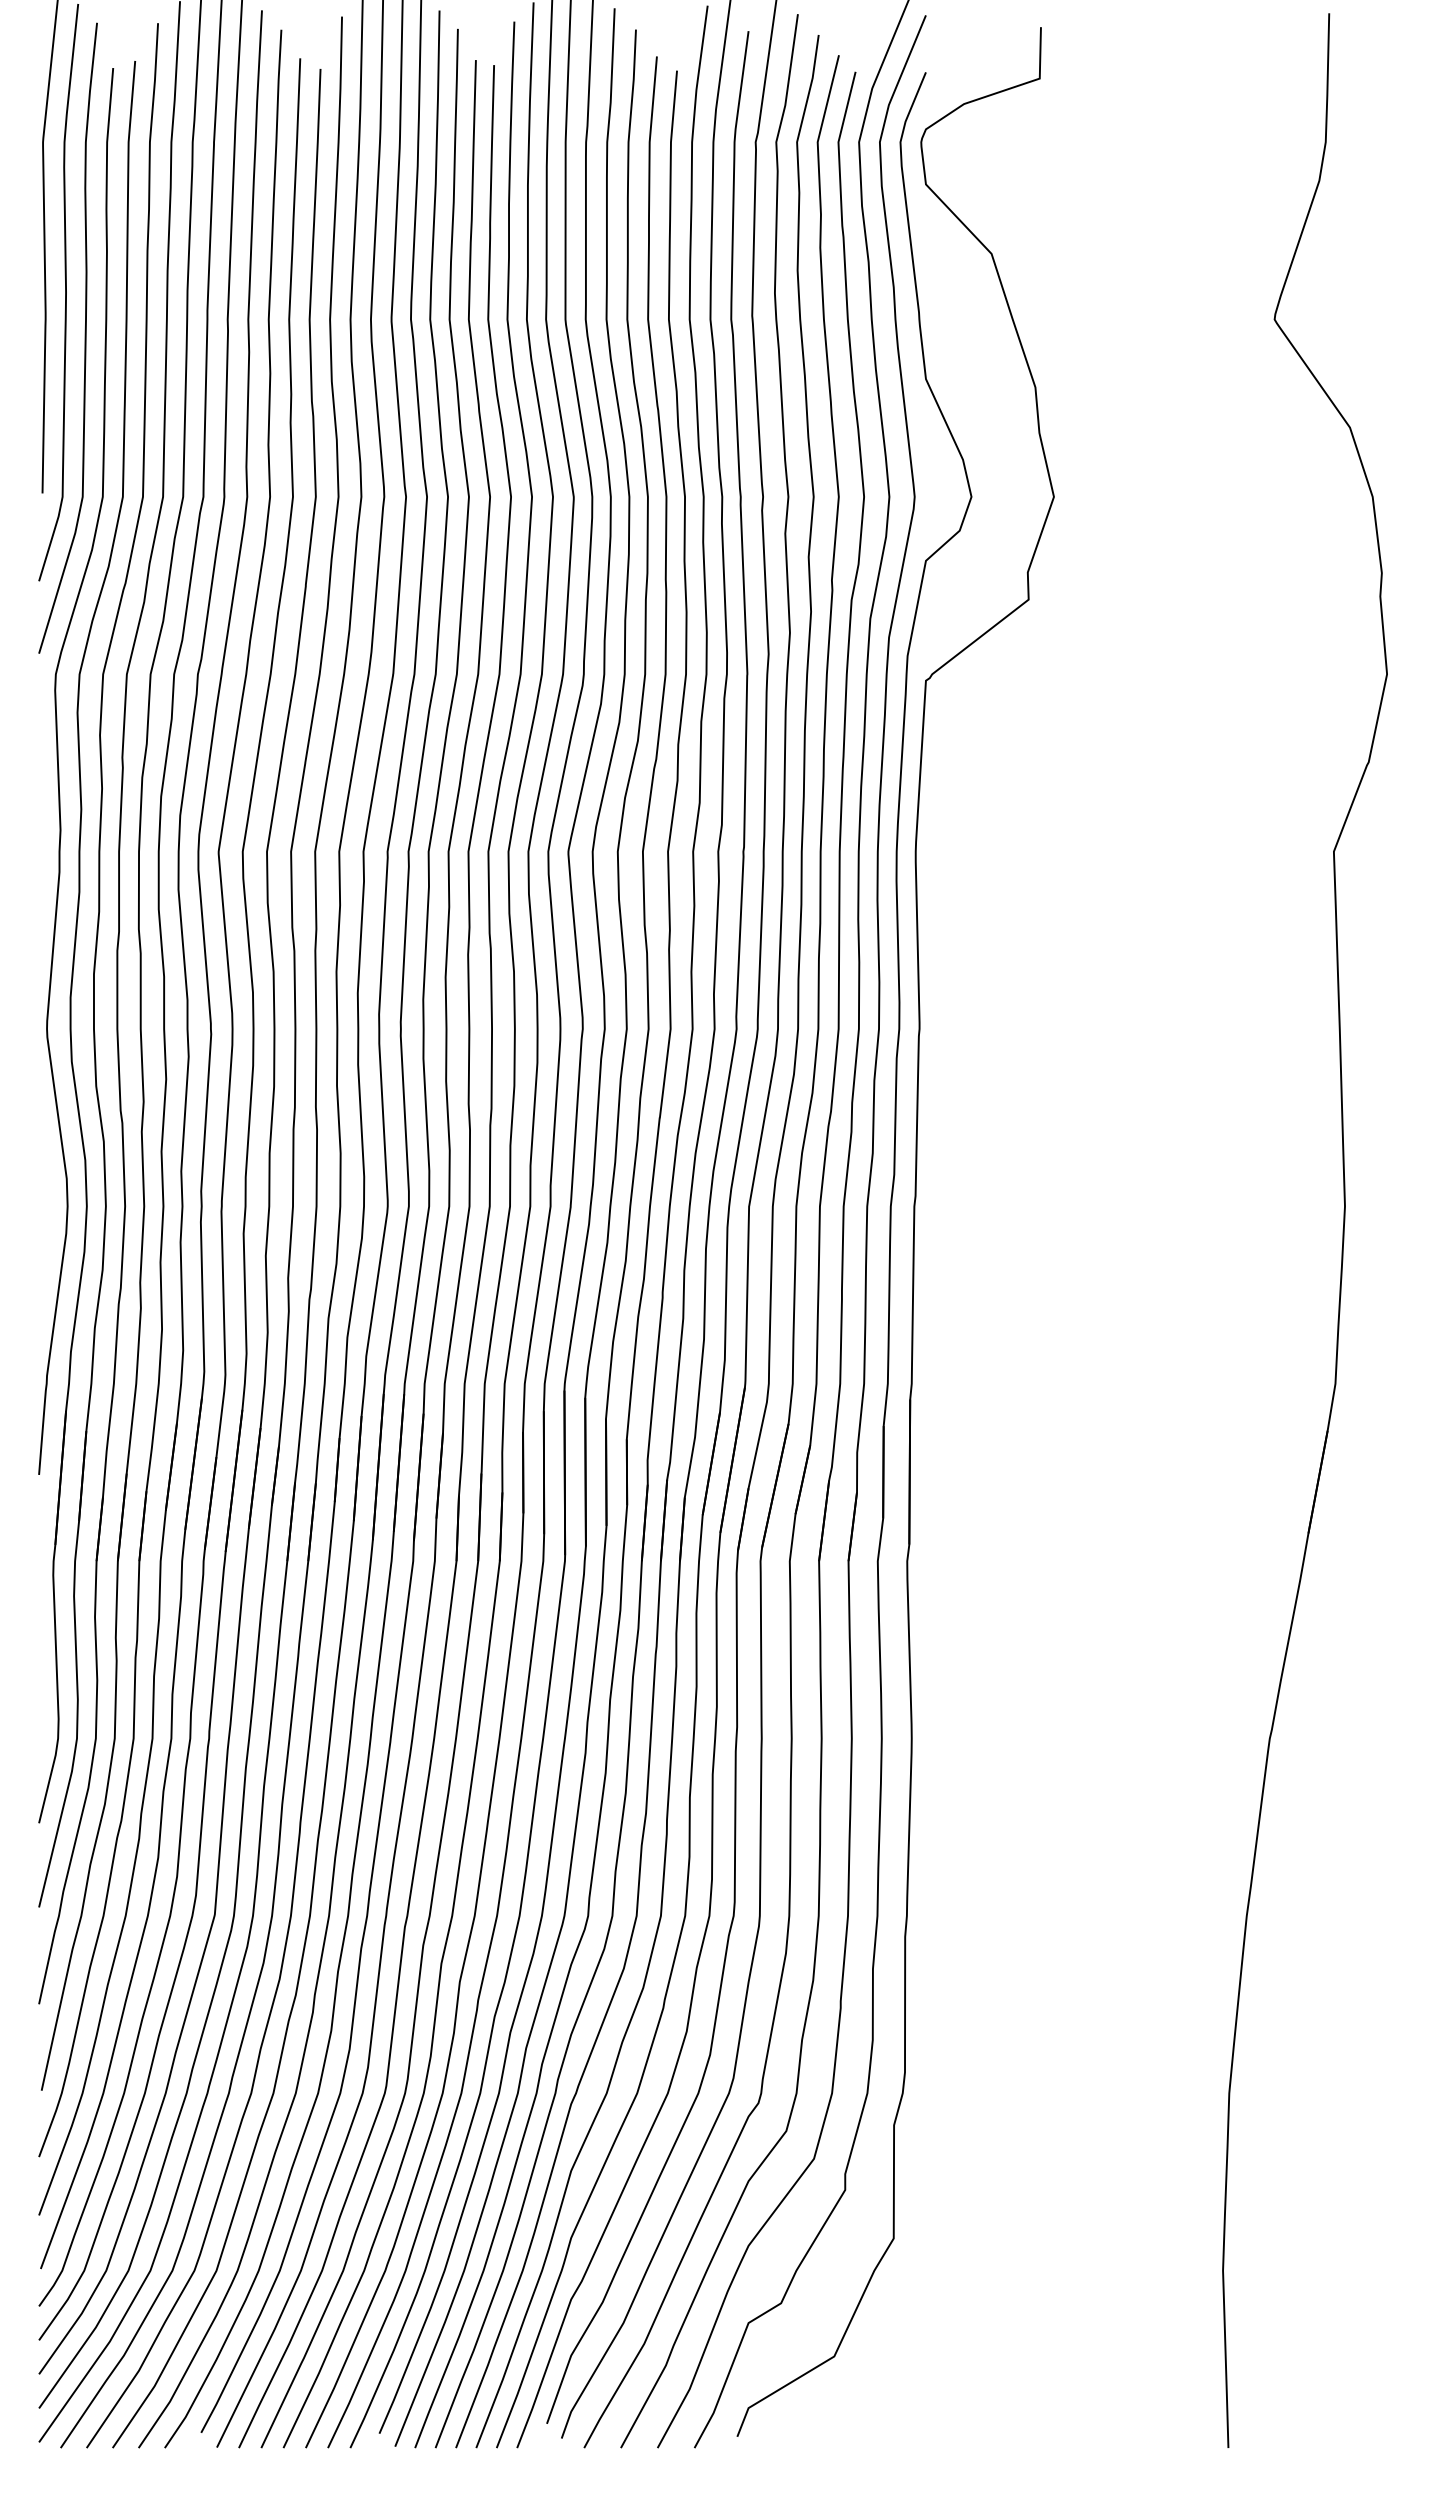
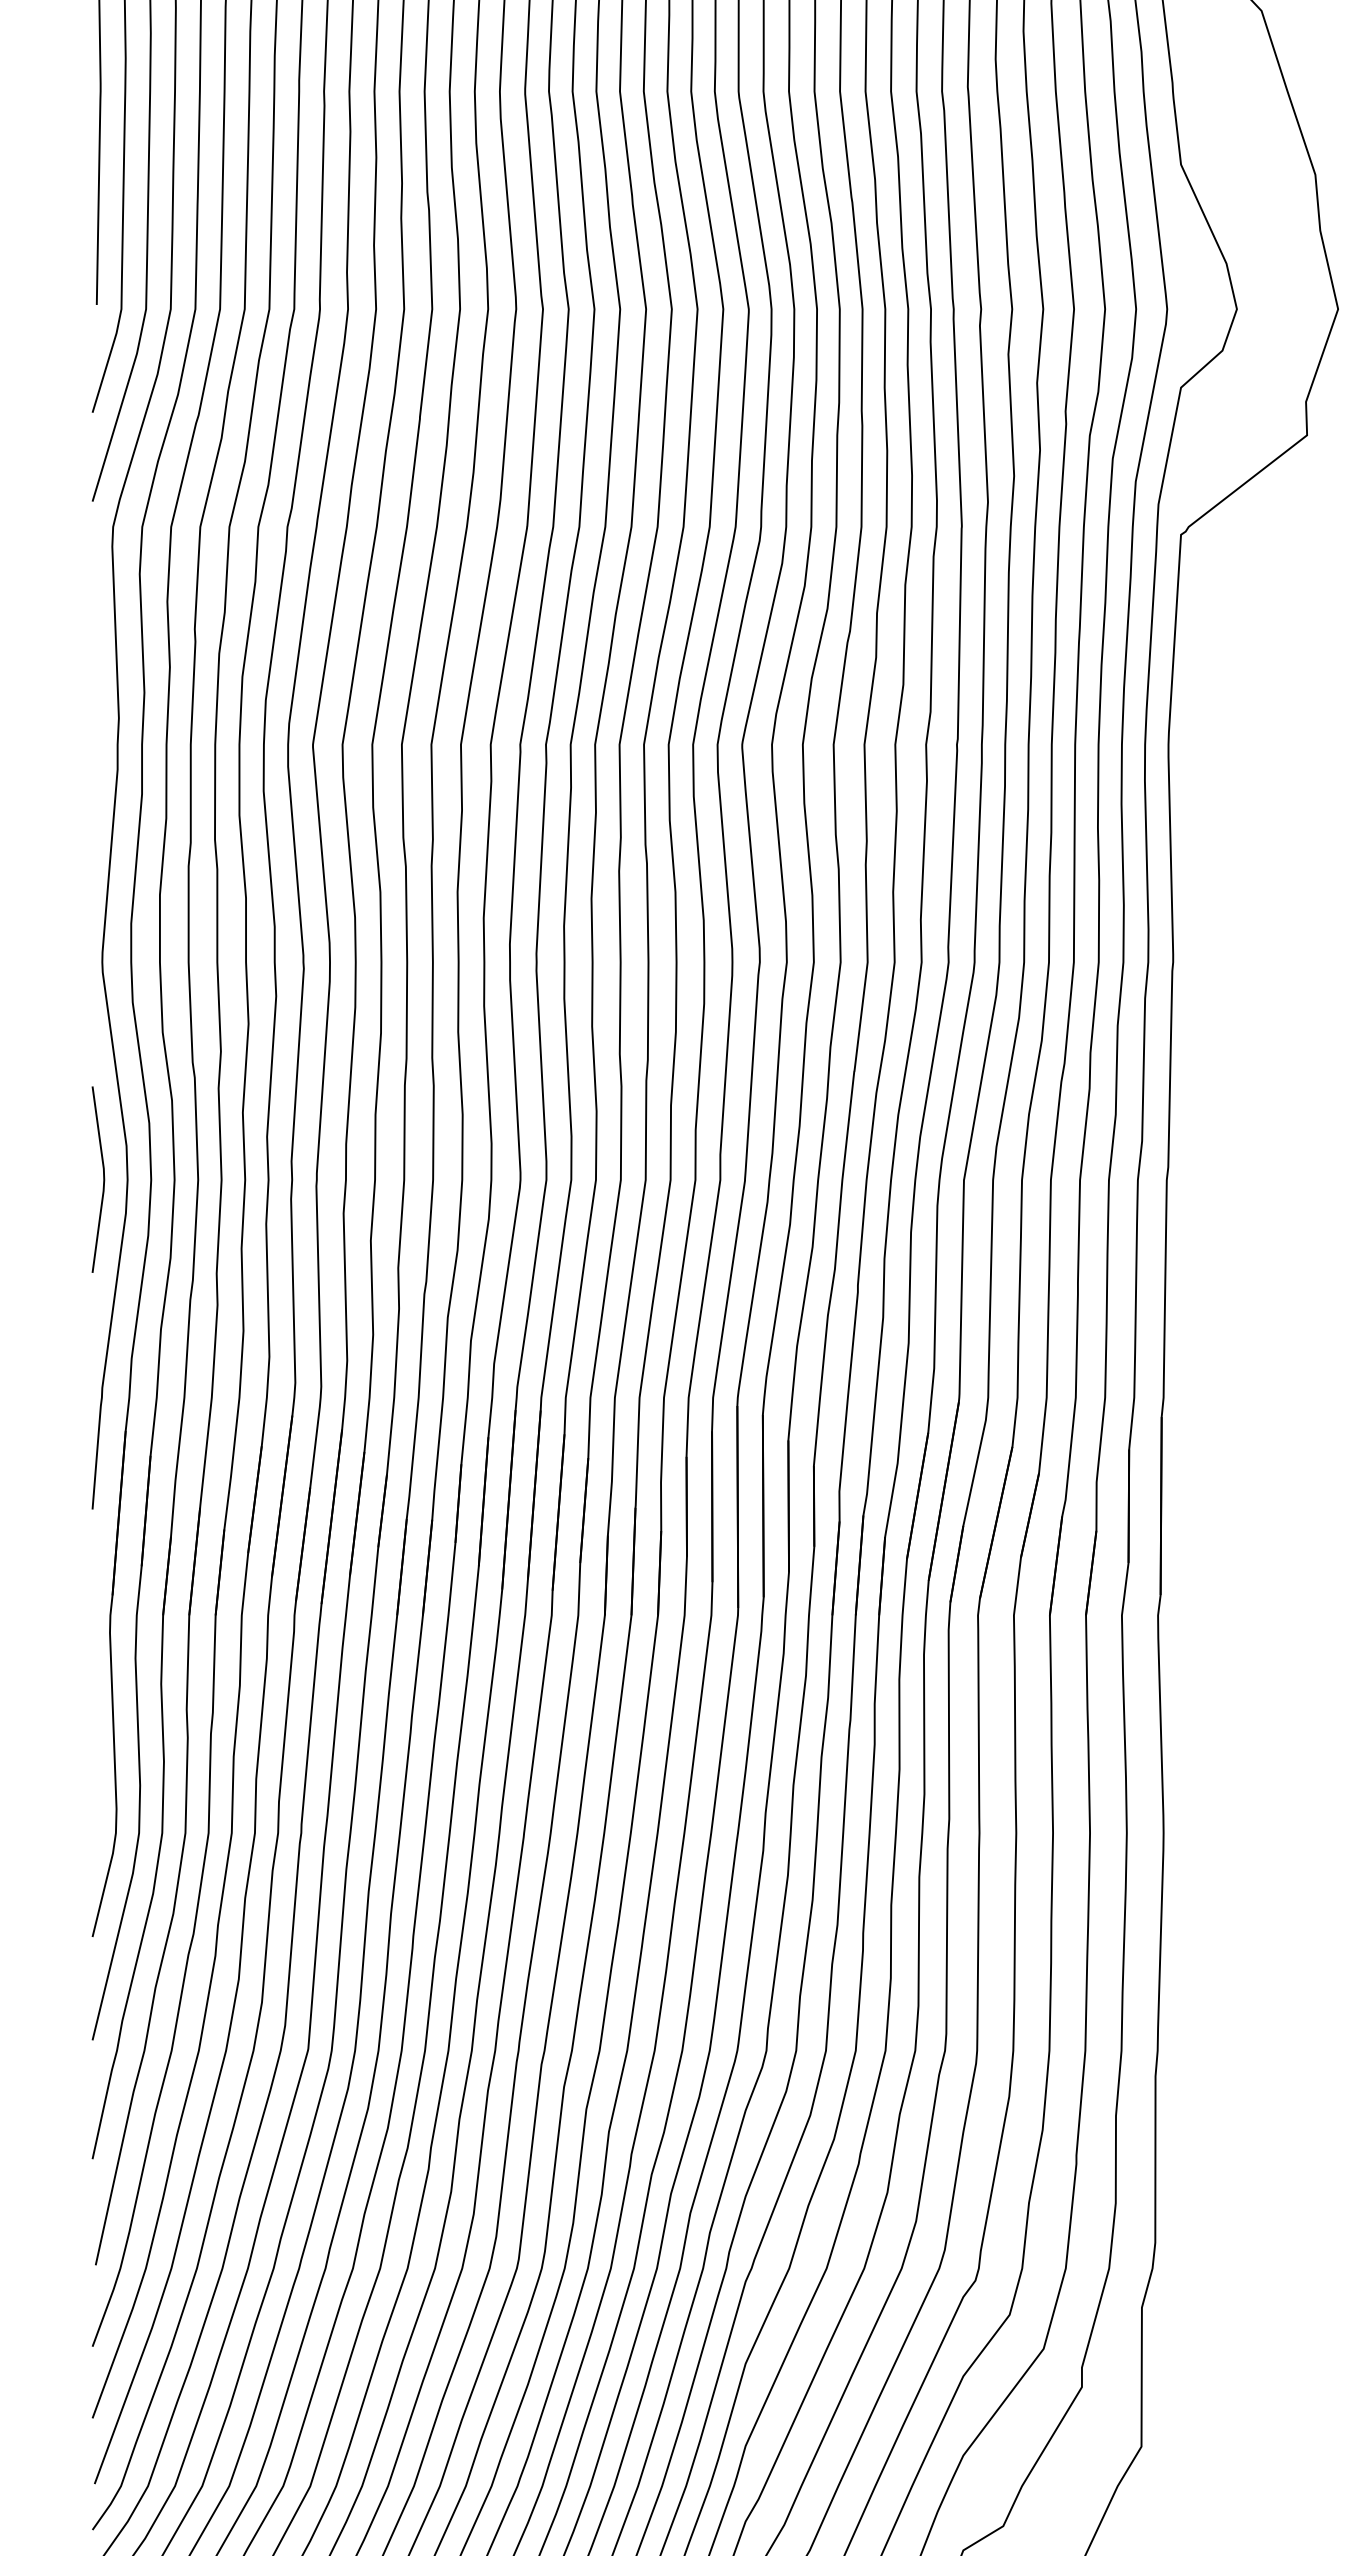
line: (47, 1206) -> (102, 1180), added

